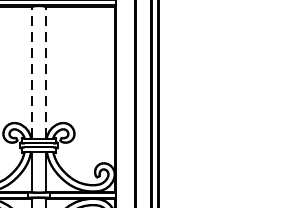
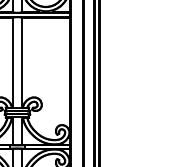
line: (31, 72) -> (12, 62), dashed -> solid
line: (46, 72) -> (22, 62), dashed -> solid

